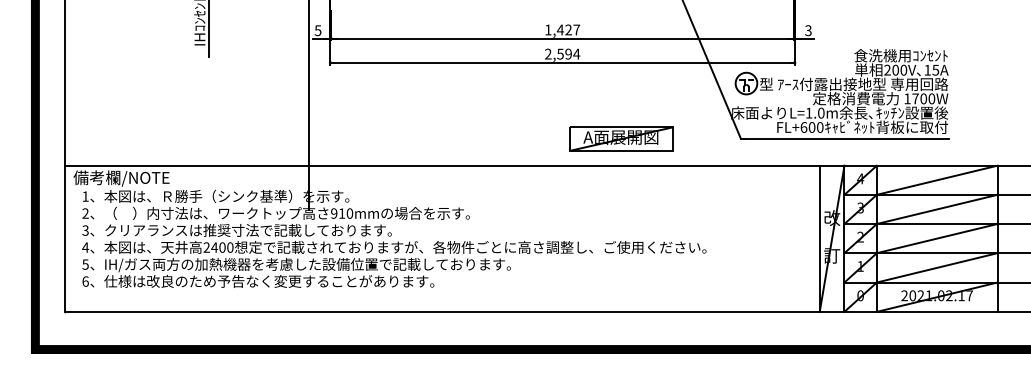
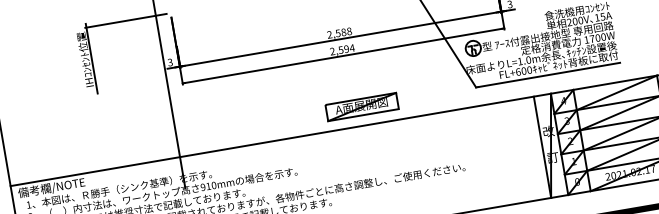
text: (562, 29) -> (339, 32), 1,427 -> 2,588
text: (318, 30) -> (170, 62), 5 -> 3
part: (621, 138) -> (362, 106), moved

